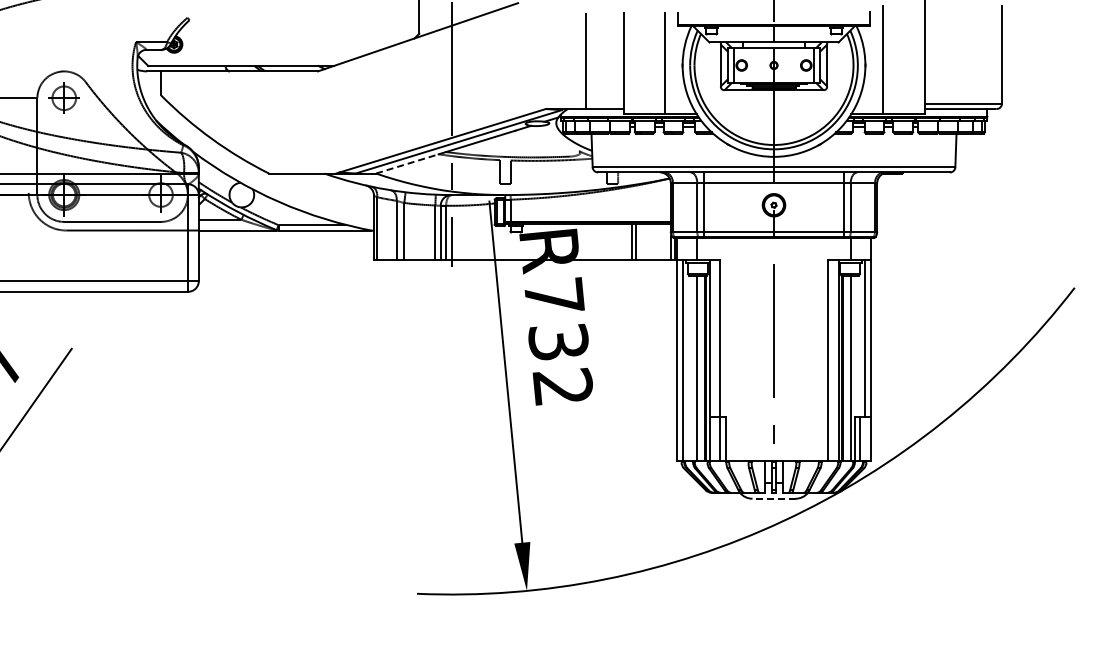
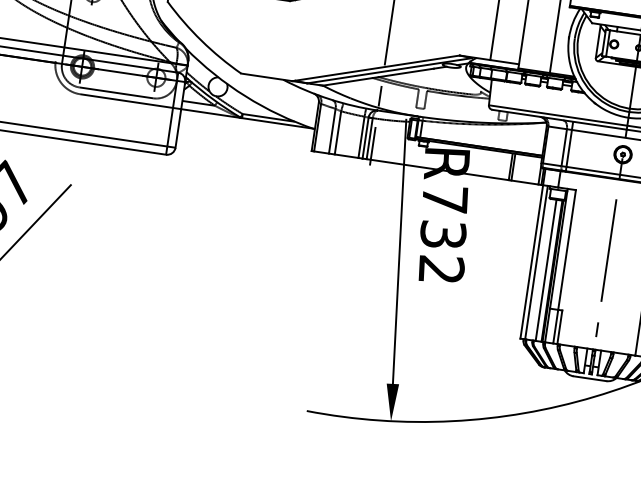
line: (407, 163) -> (348, 81), dashed -> solid
line: (774, 498) -> (590, 378), dashed -> solid

